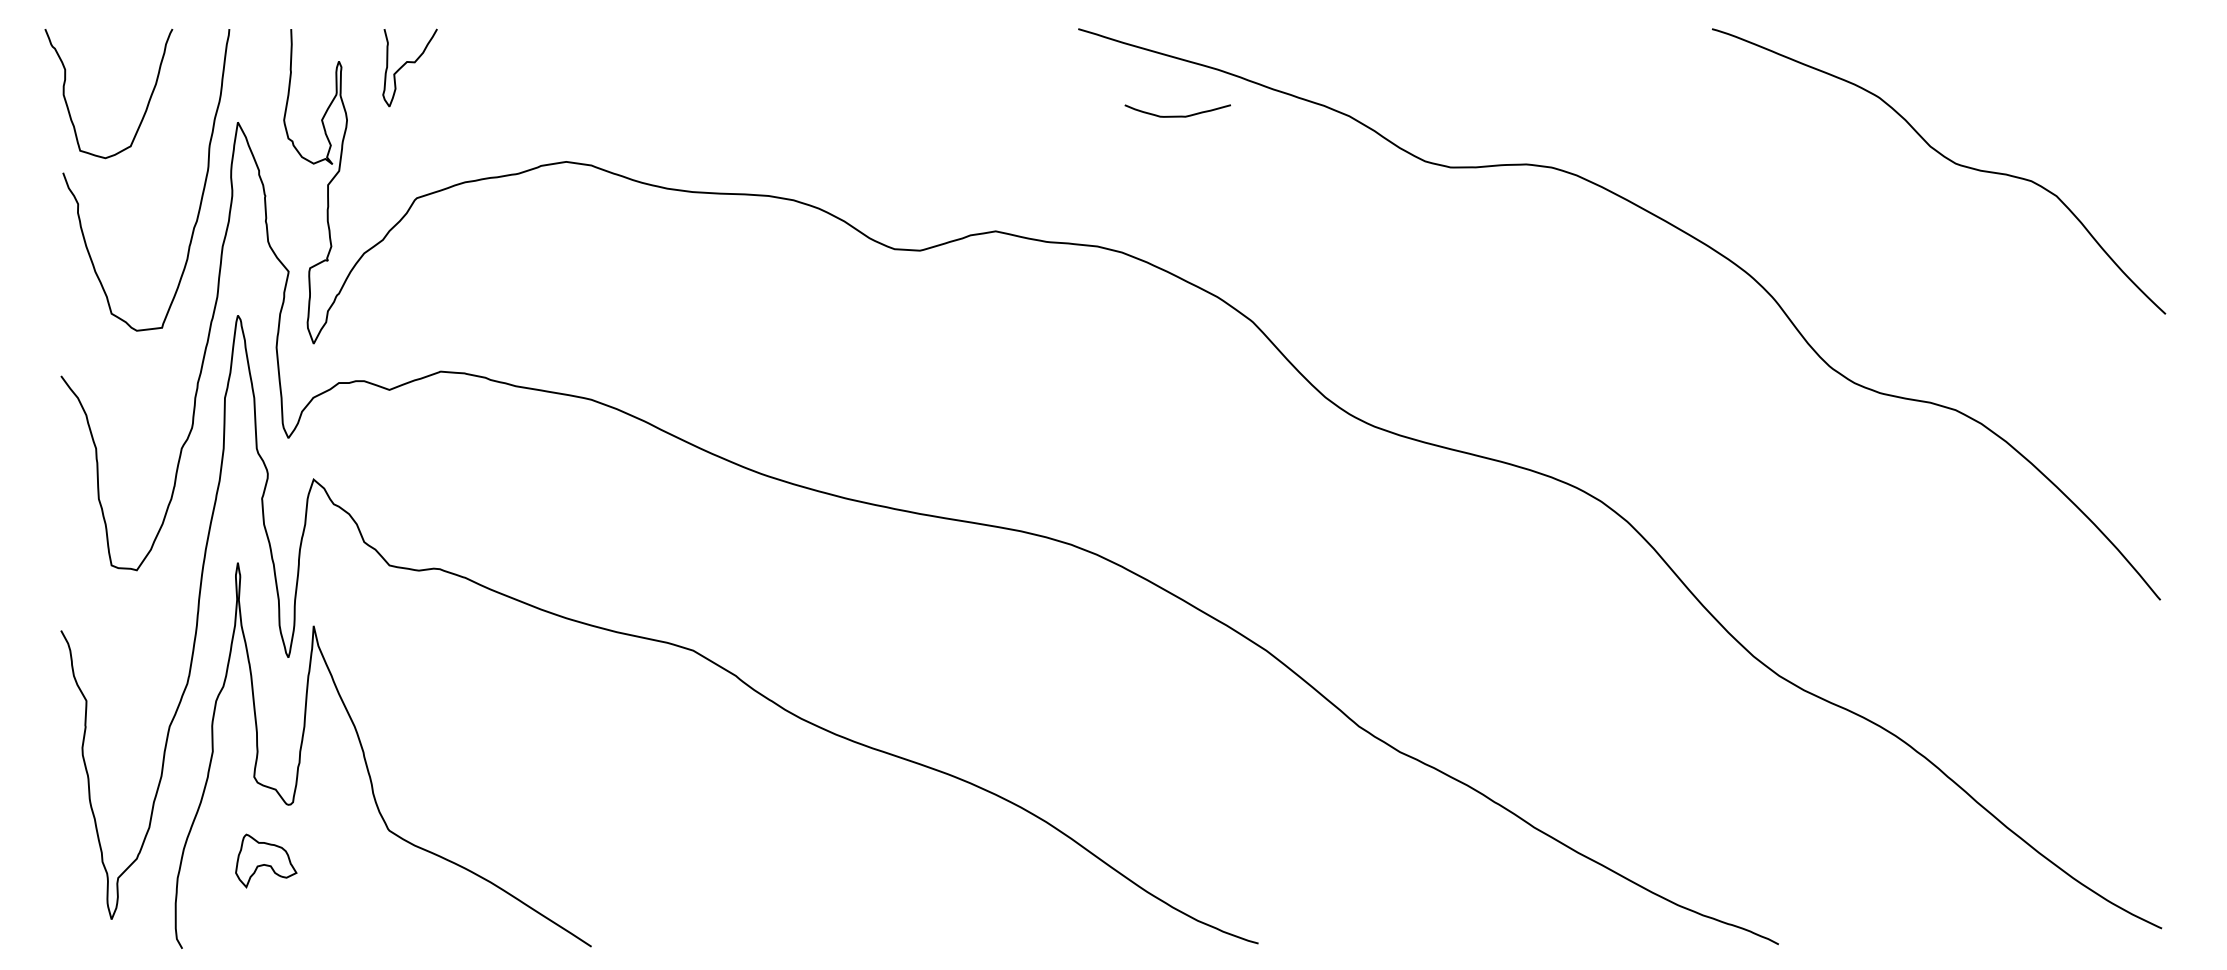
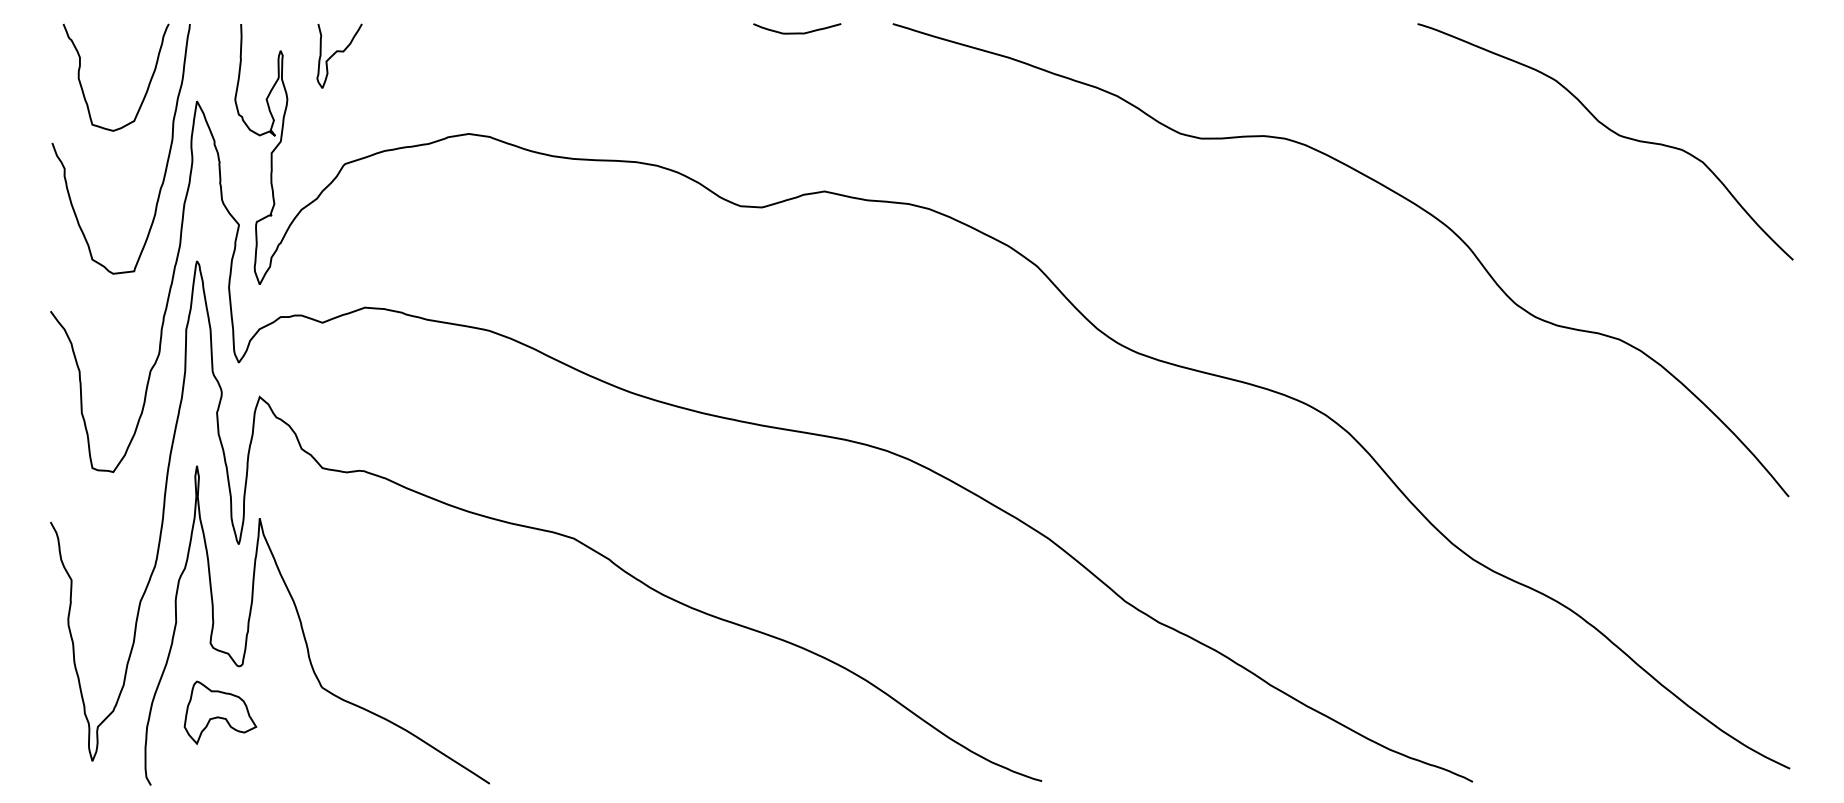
curve: (146, 104) -> (147, 86), moved
curve: (1178, 115) -> (797, 32), moved
part: (266, 860) -> (220, 712), size x1.43

